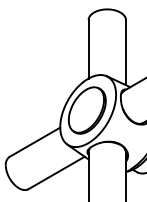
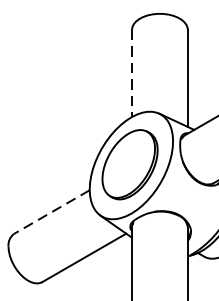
line: (88, 49) -> (131, 73), solid -> dashed
line: (34, 142) -> (51, 212), solid -> dashed

